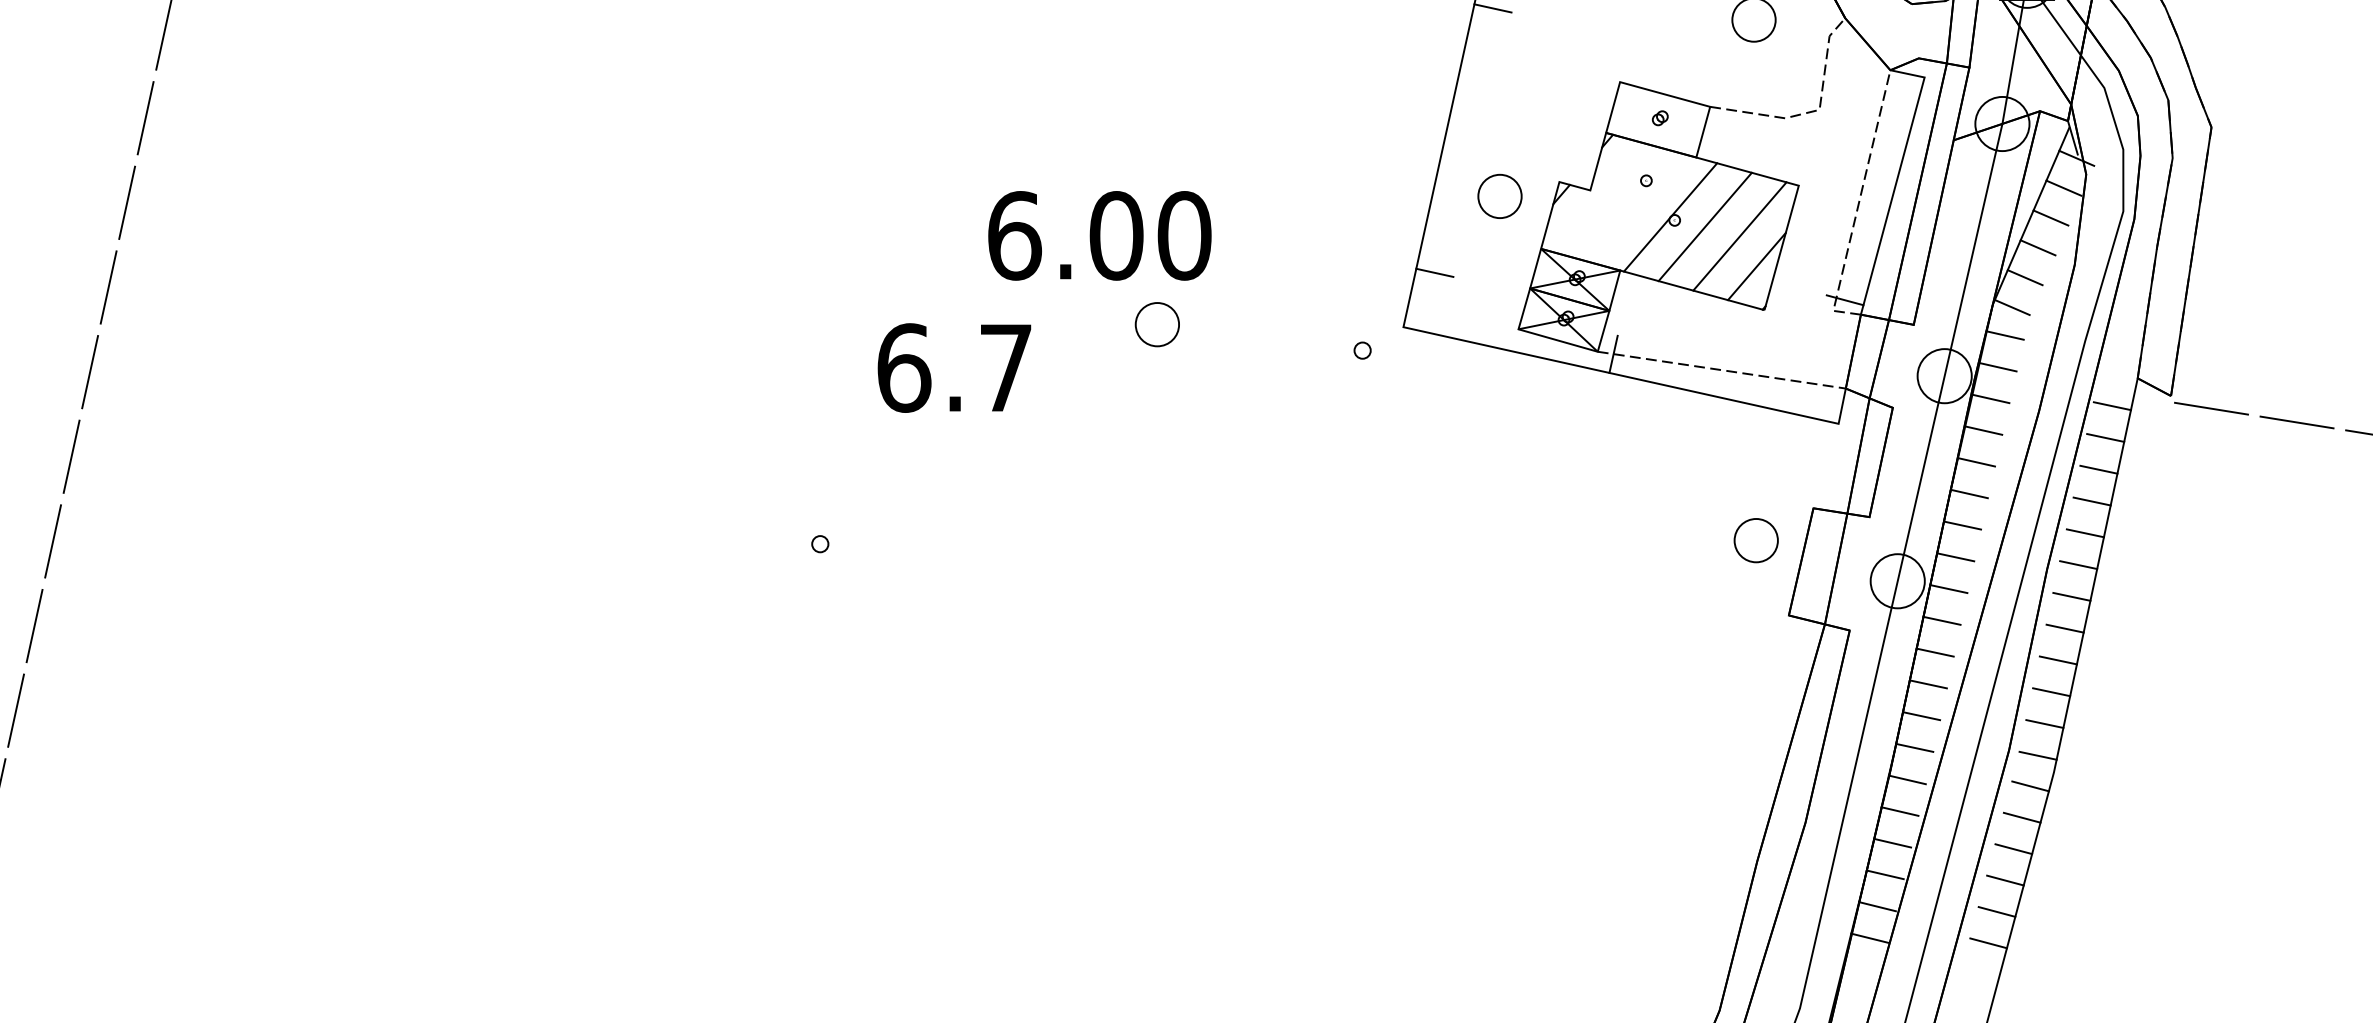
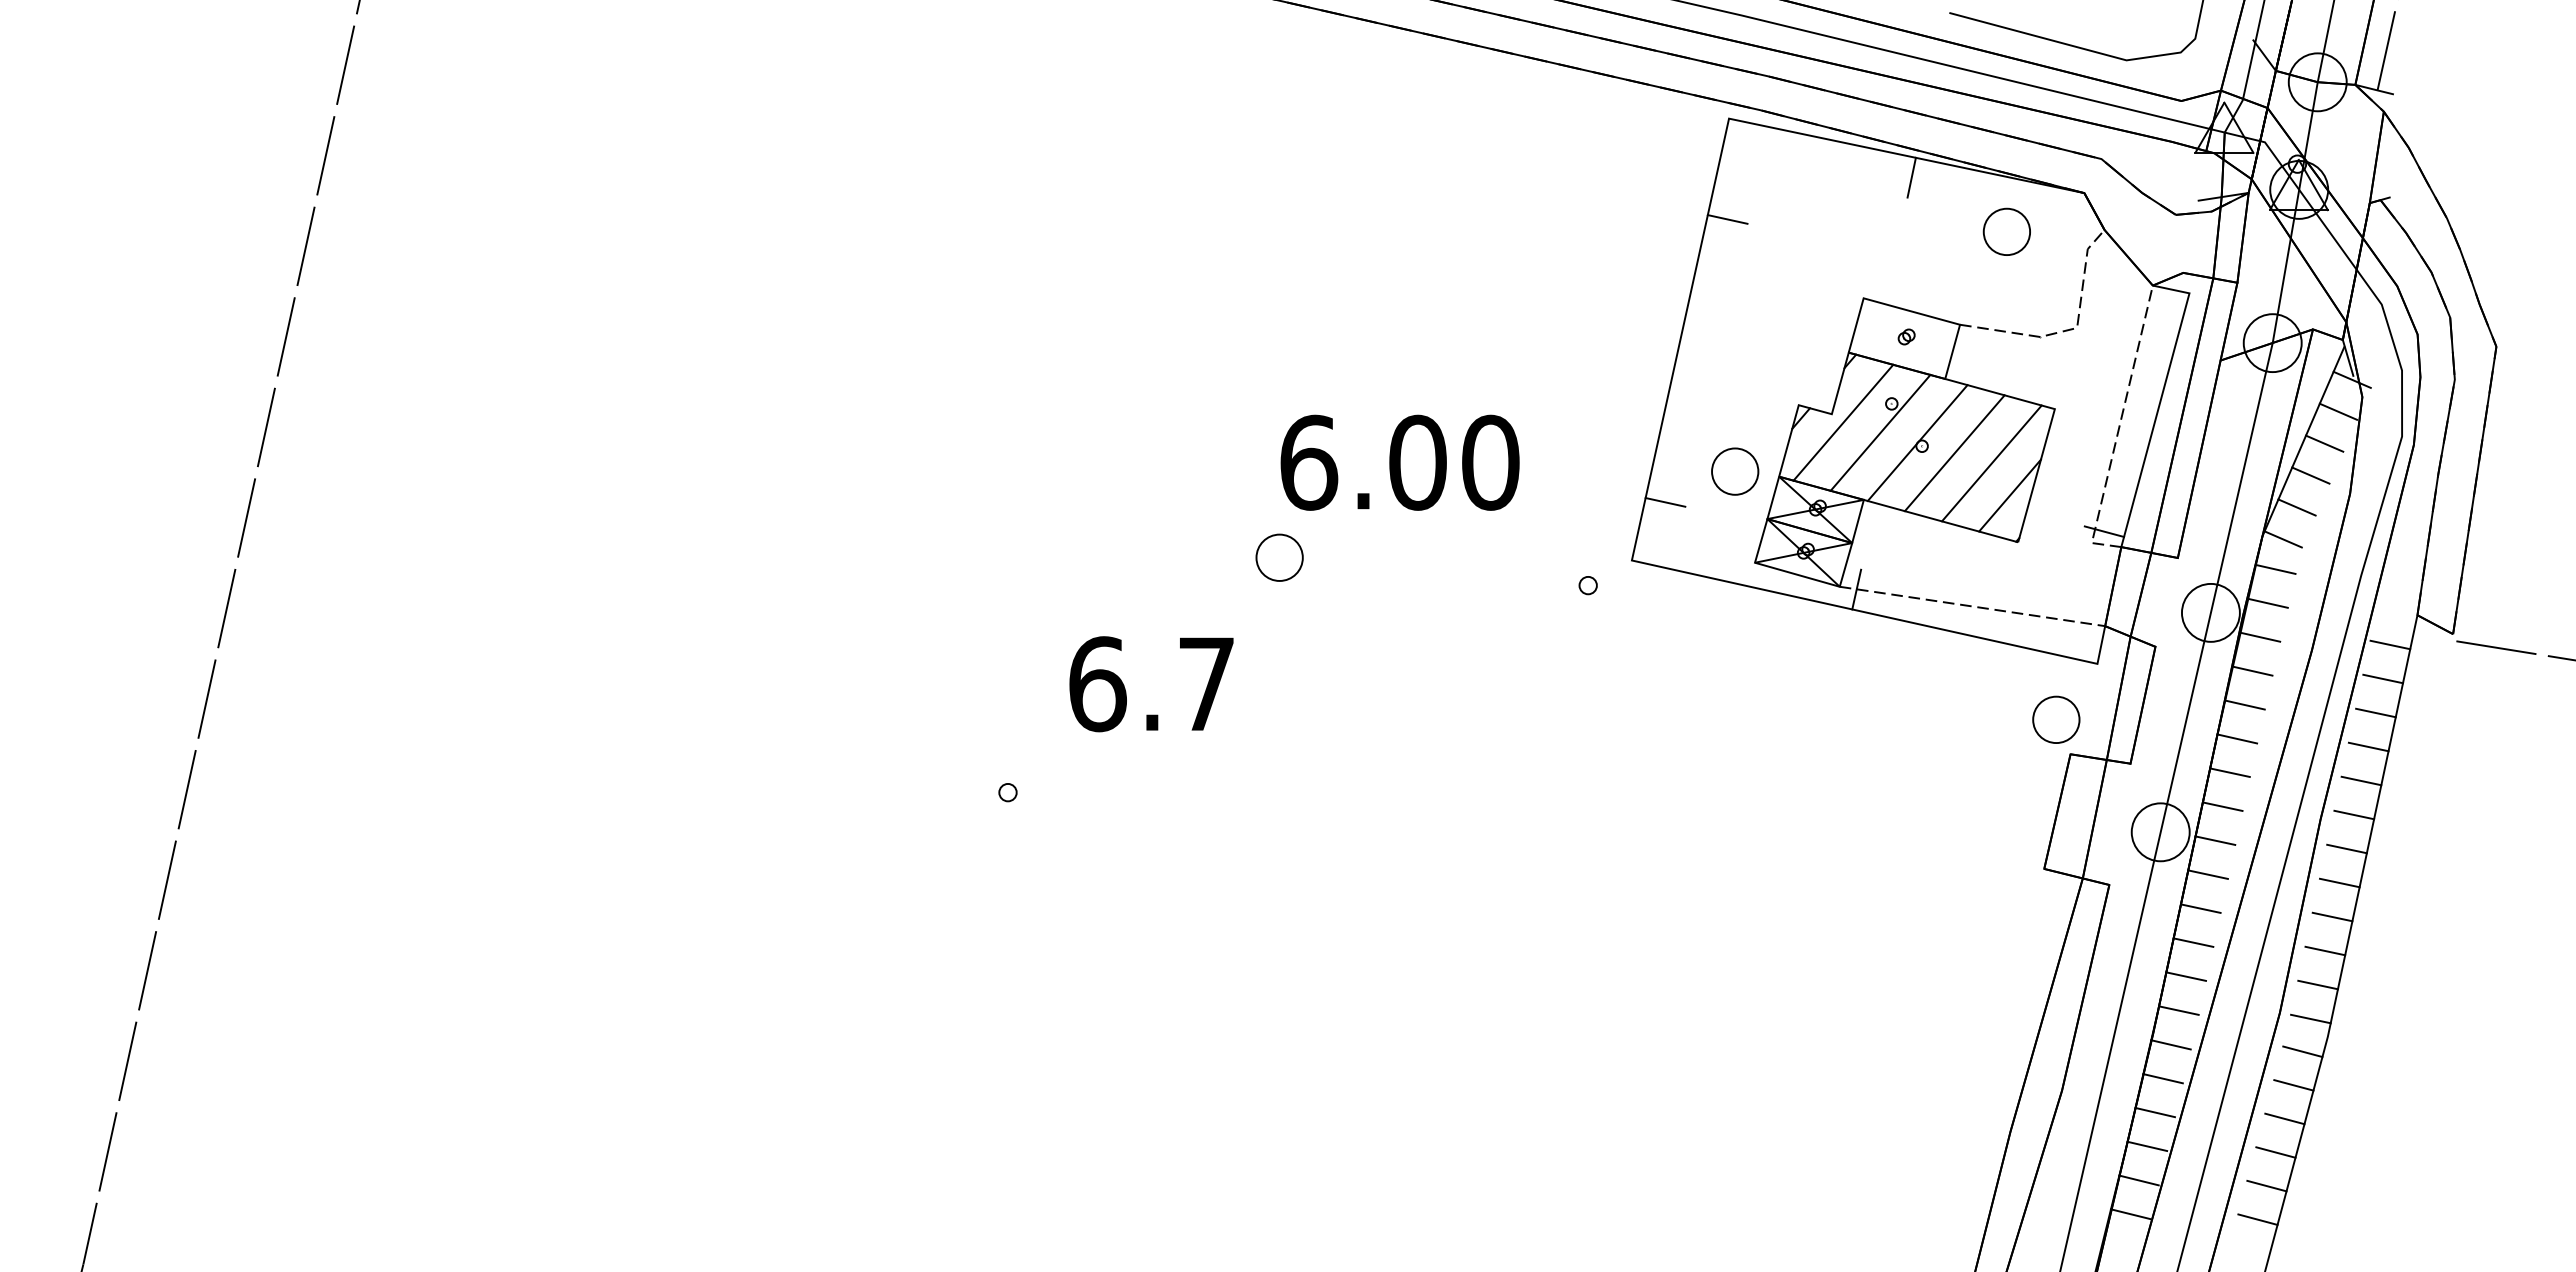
part: (1500, 196) -> (1735, 471), moved
line: (1601, 198) -> (1843, 422), added
line: (1635, 207) -> (1880, 432), added
text: (1099, 235) -> (1399, 462), moved
part: (1157, 324) -> (1279, 557), moved
text: (954, 368) -> (1151, 684), moved
part: (1756, 540) -> (2056, 719), moved

